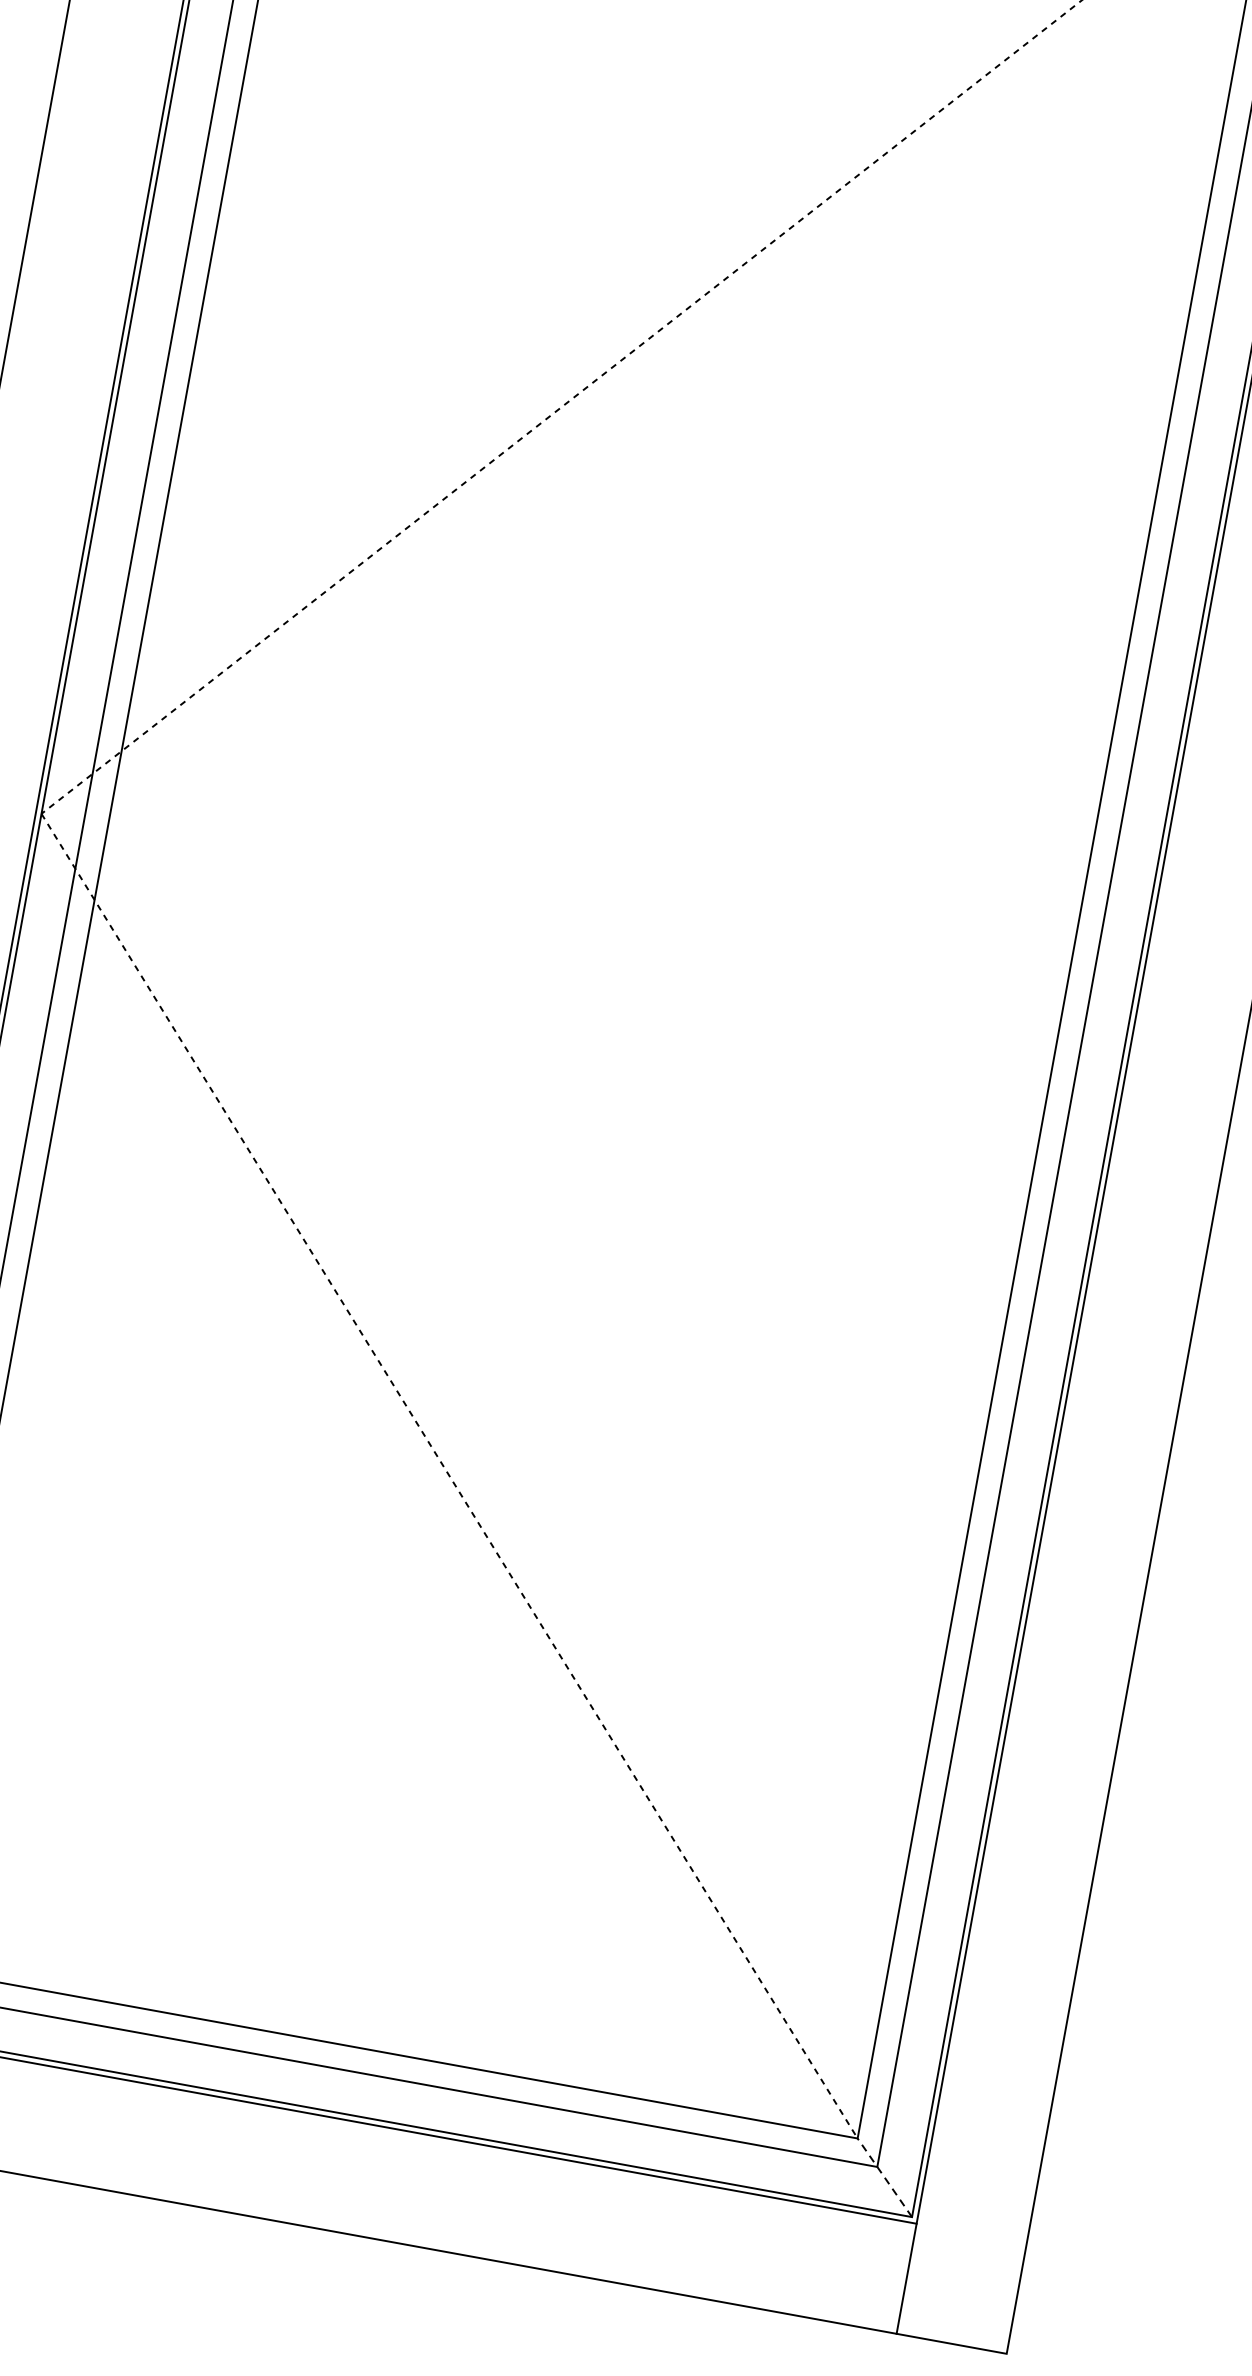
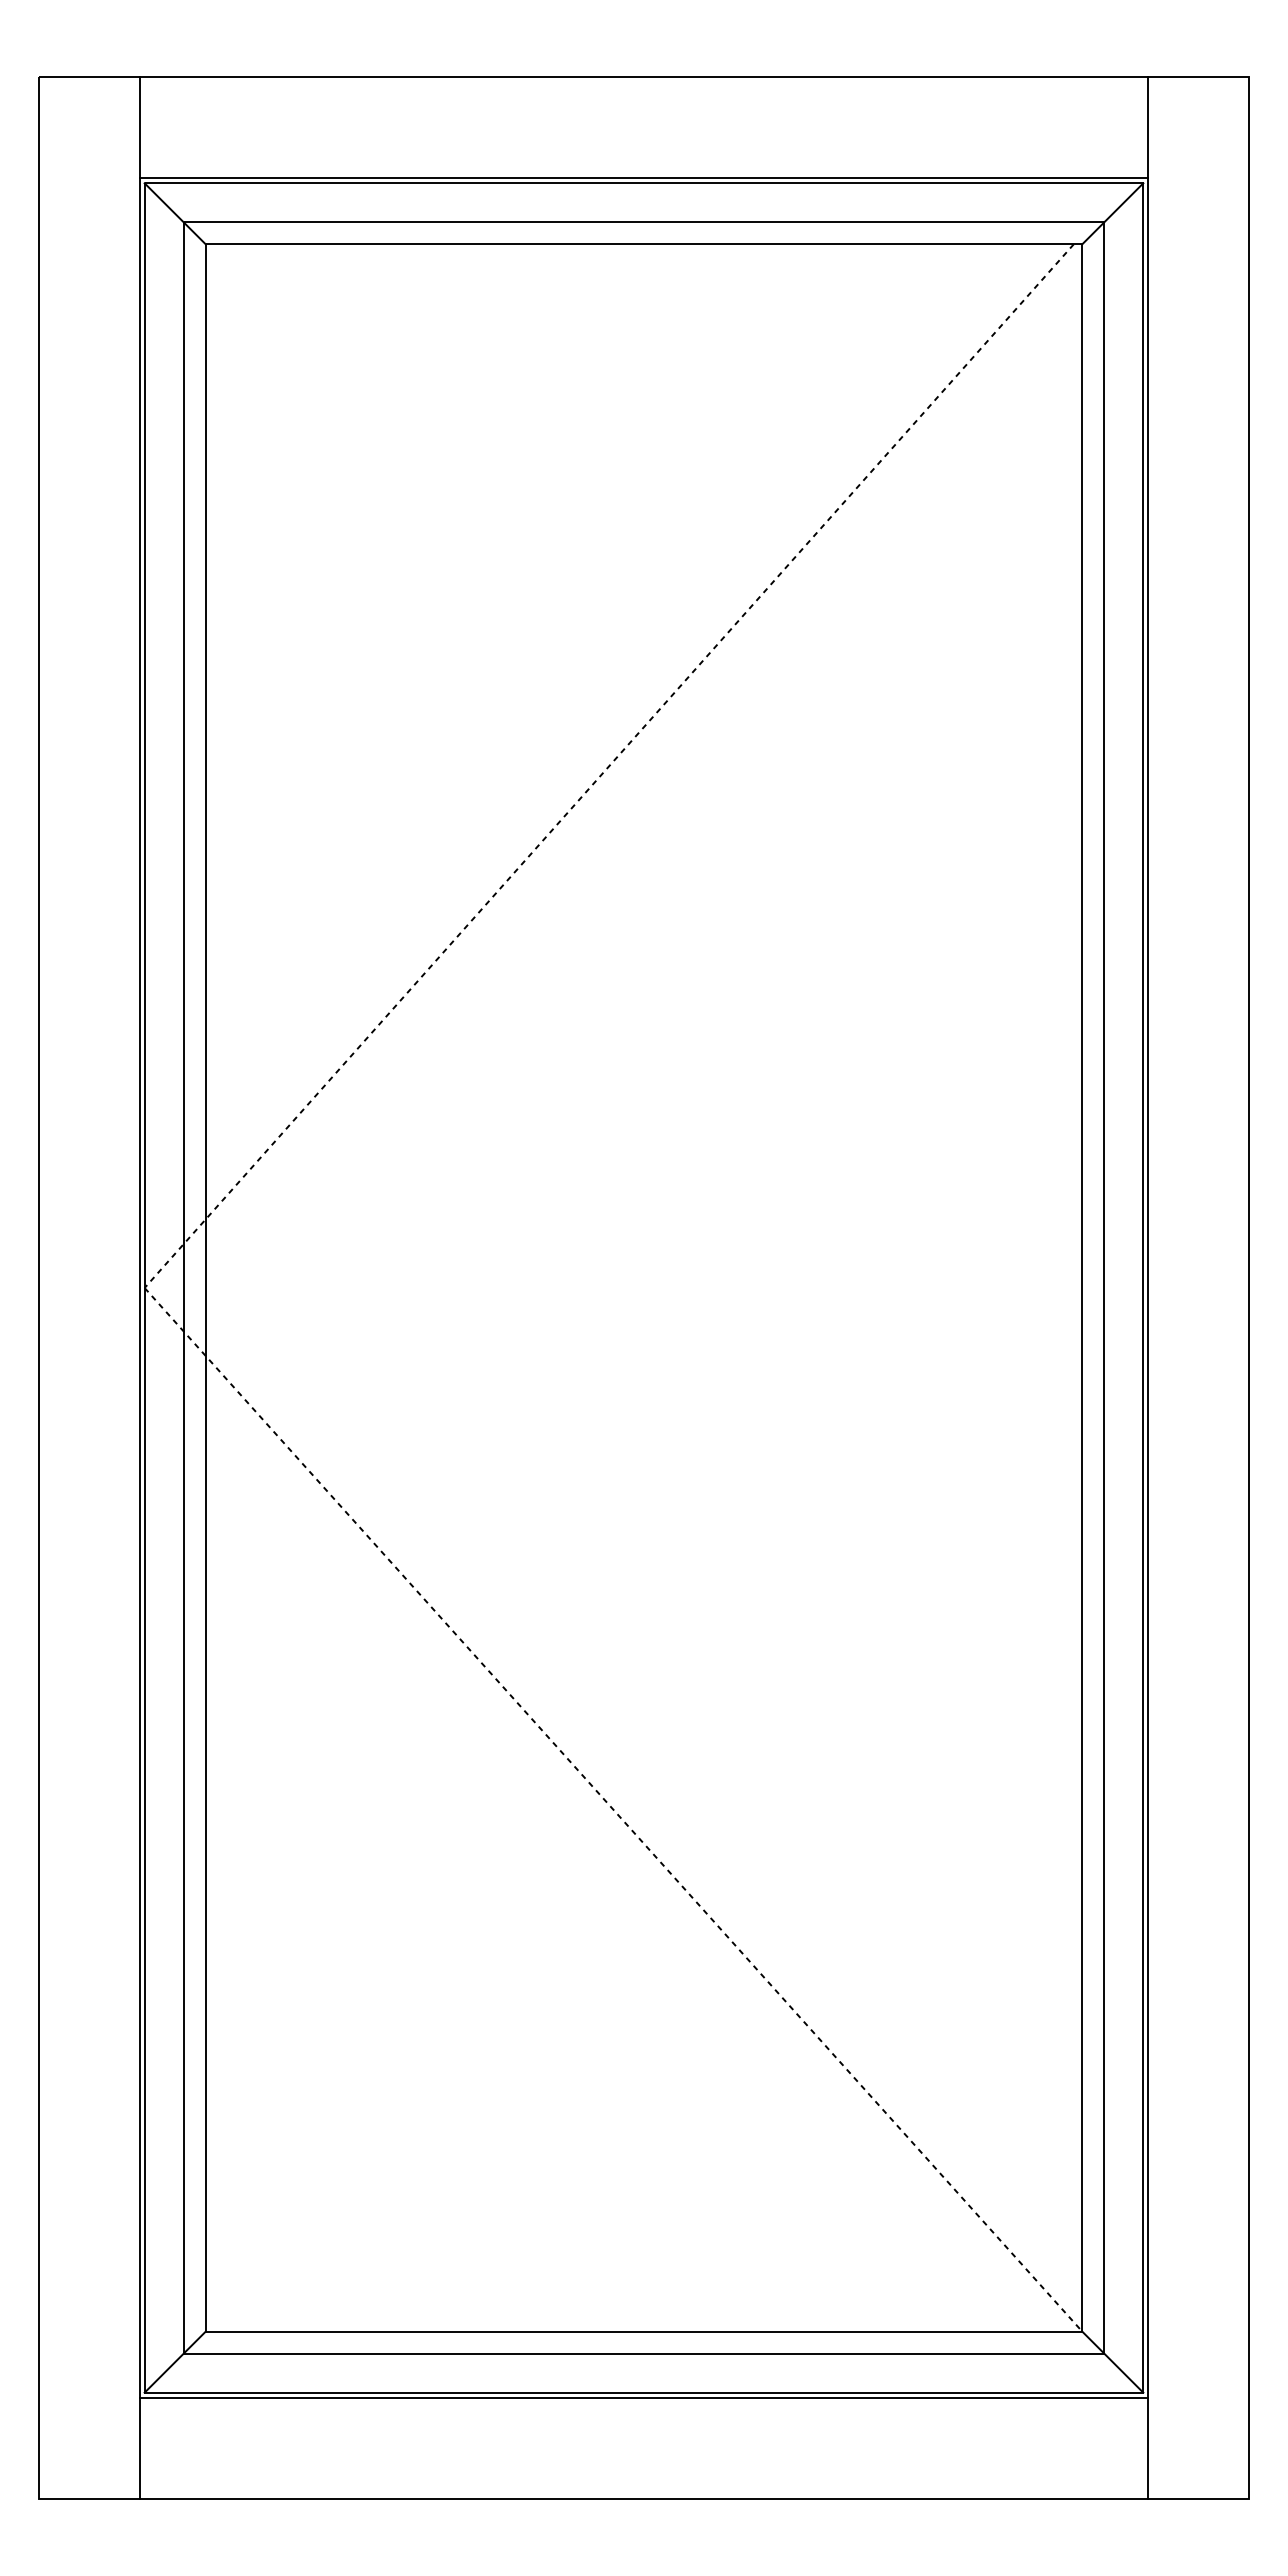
line: (884, 2176) -> (1112, 2361), dashed -> solid

